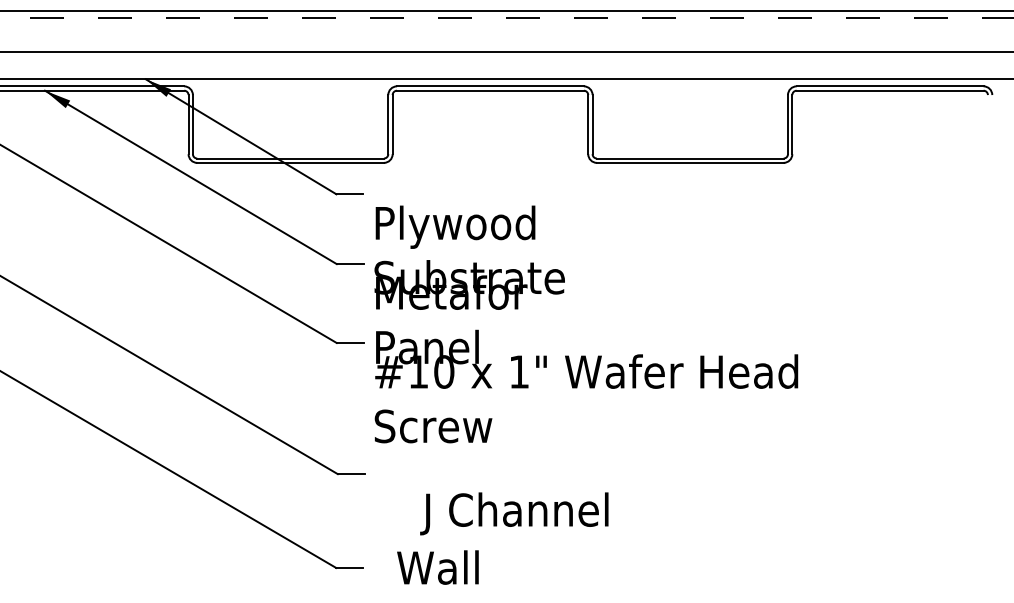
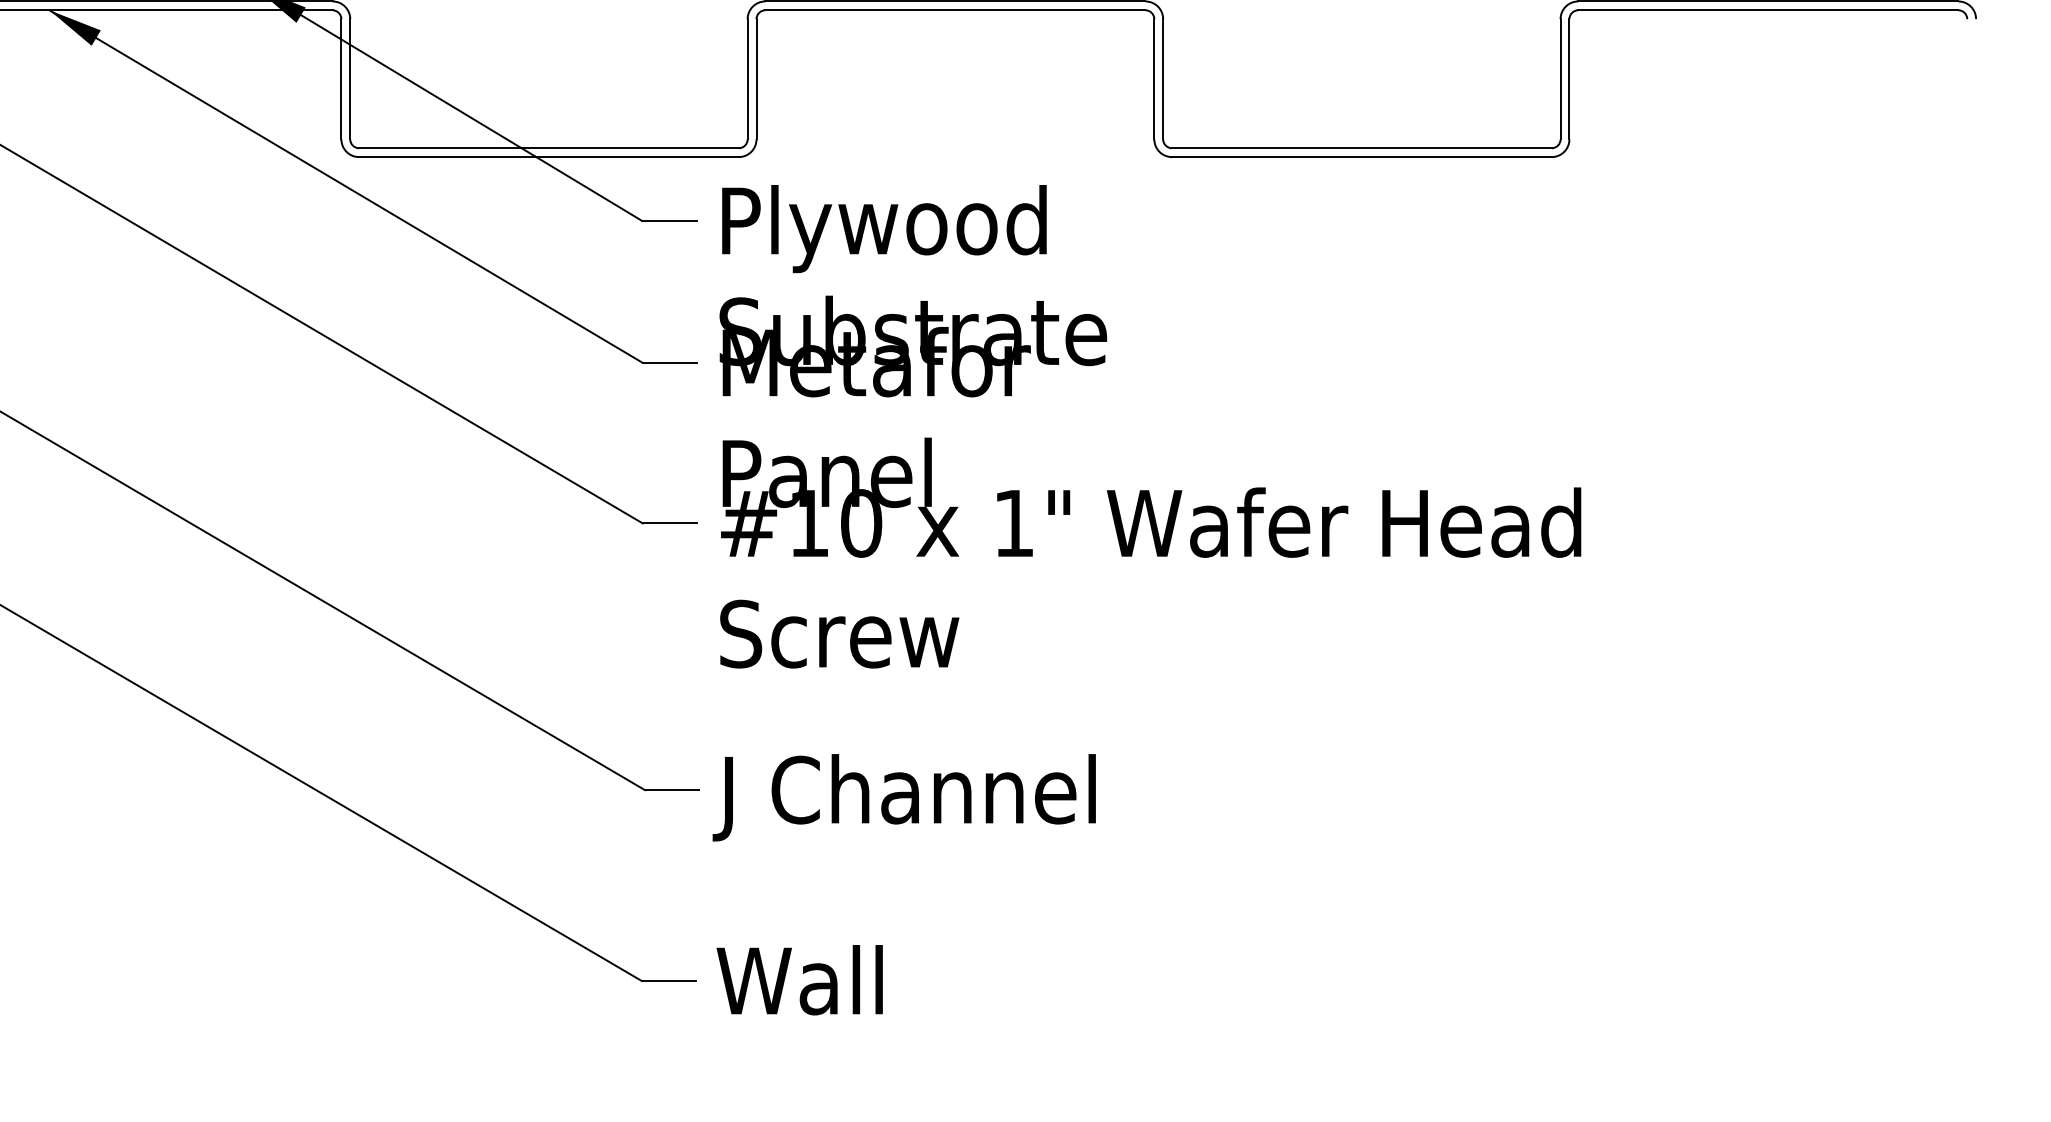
text: (586, 324) -> (1150, 426), moved
text: (514, 513) -> (904, 796), moved
text: (437, 567) -> (798, 980), moved

